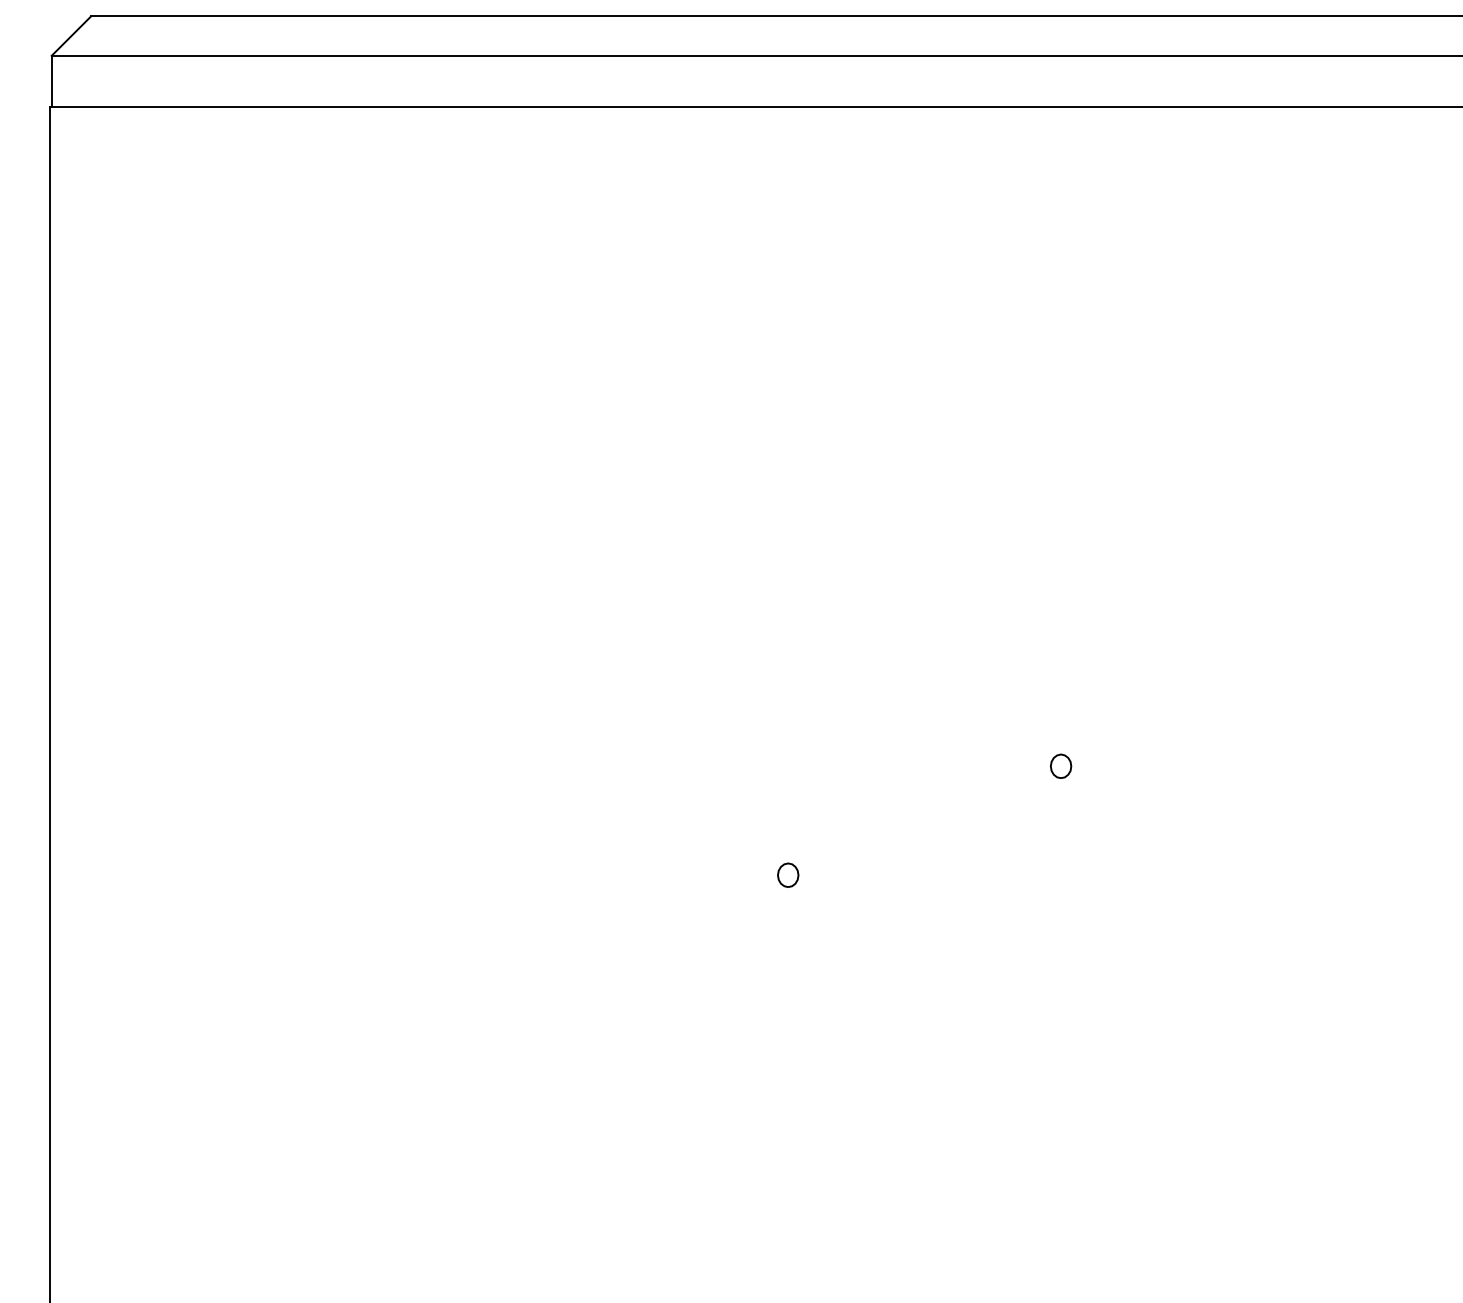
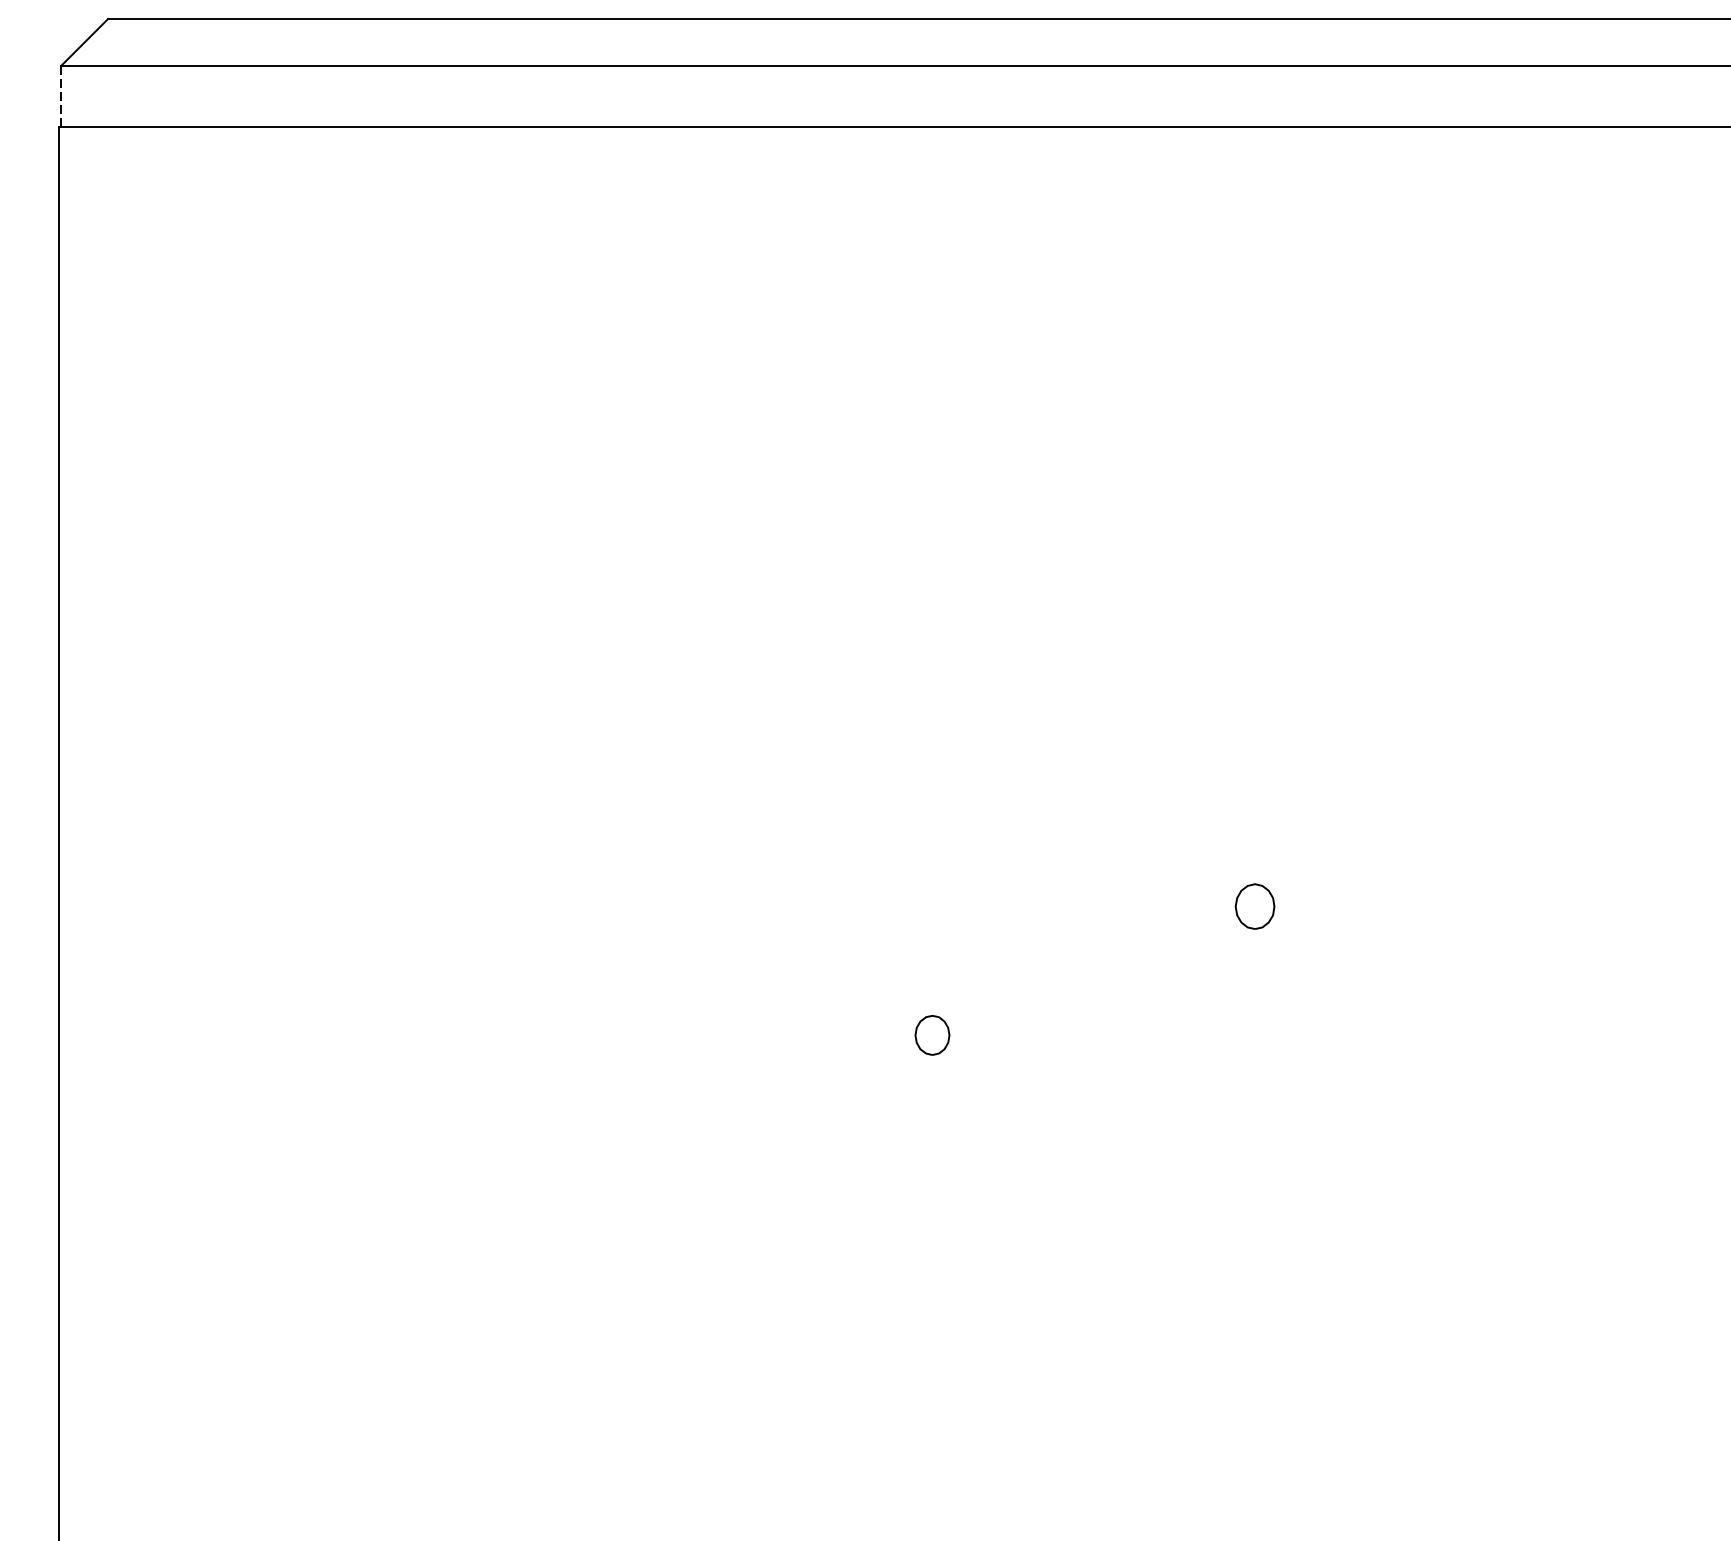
line: (51, 81) -> (61, 96), solid -> dashed
part: (1061, 765) -> (1255, 905), size x1.6
part: (788, 874) -> (932, 1034), size x1.4

